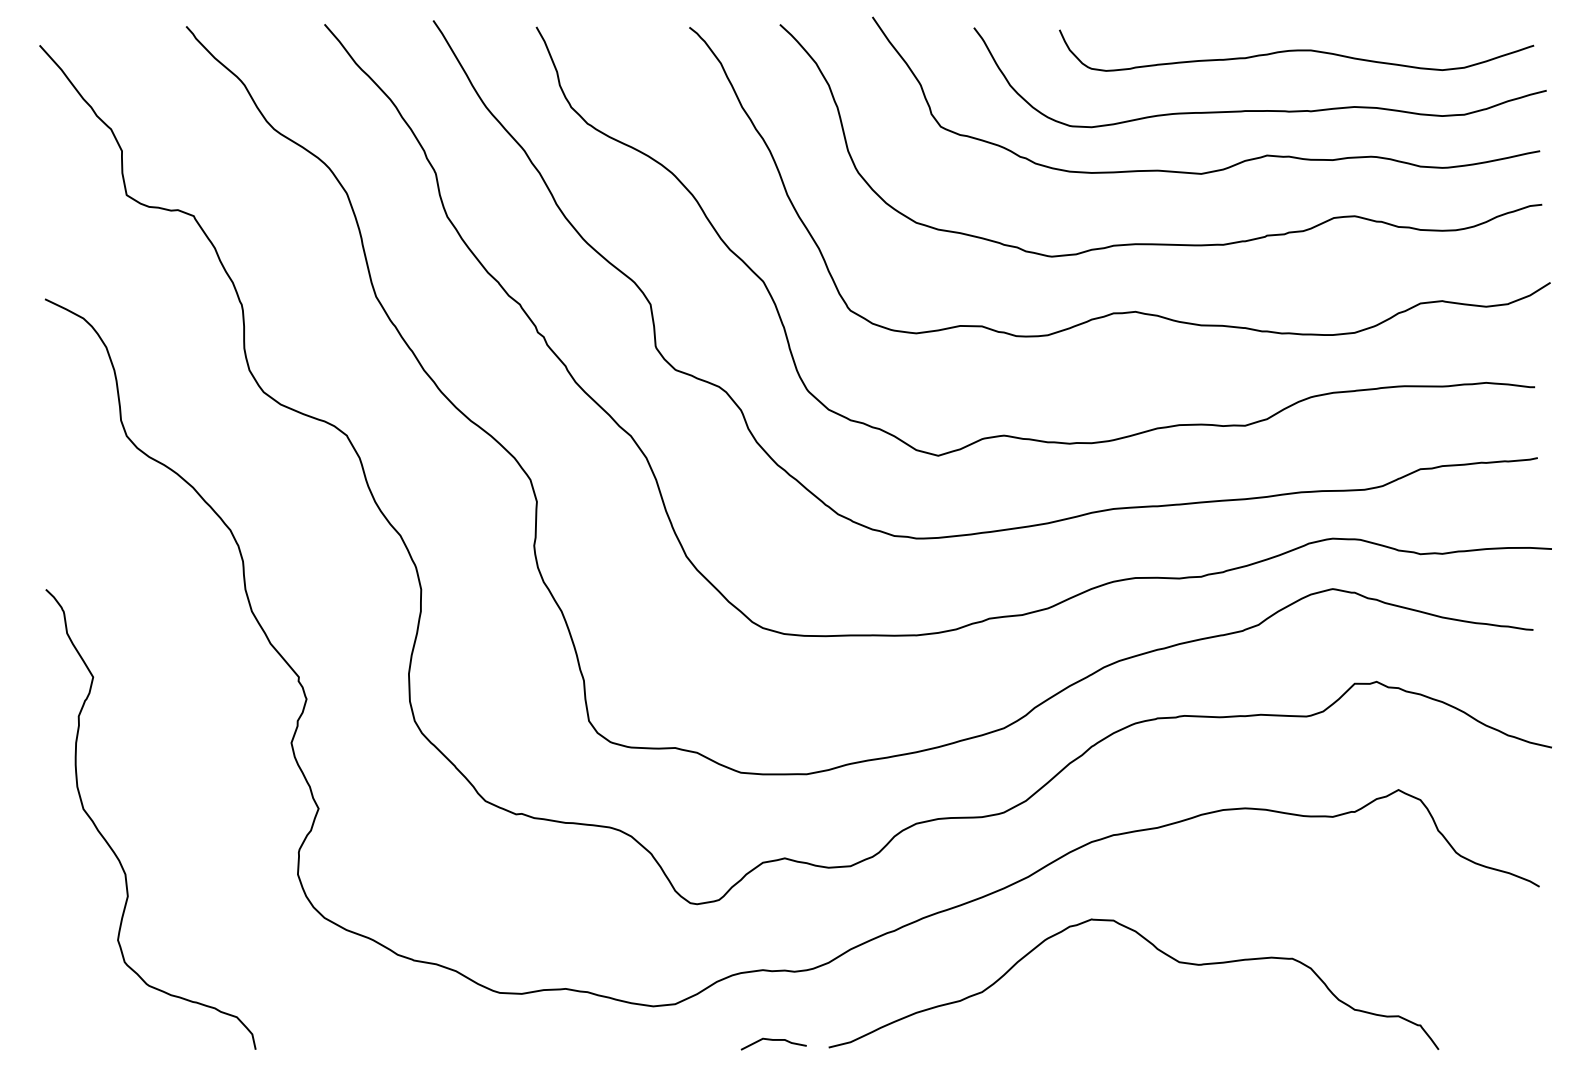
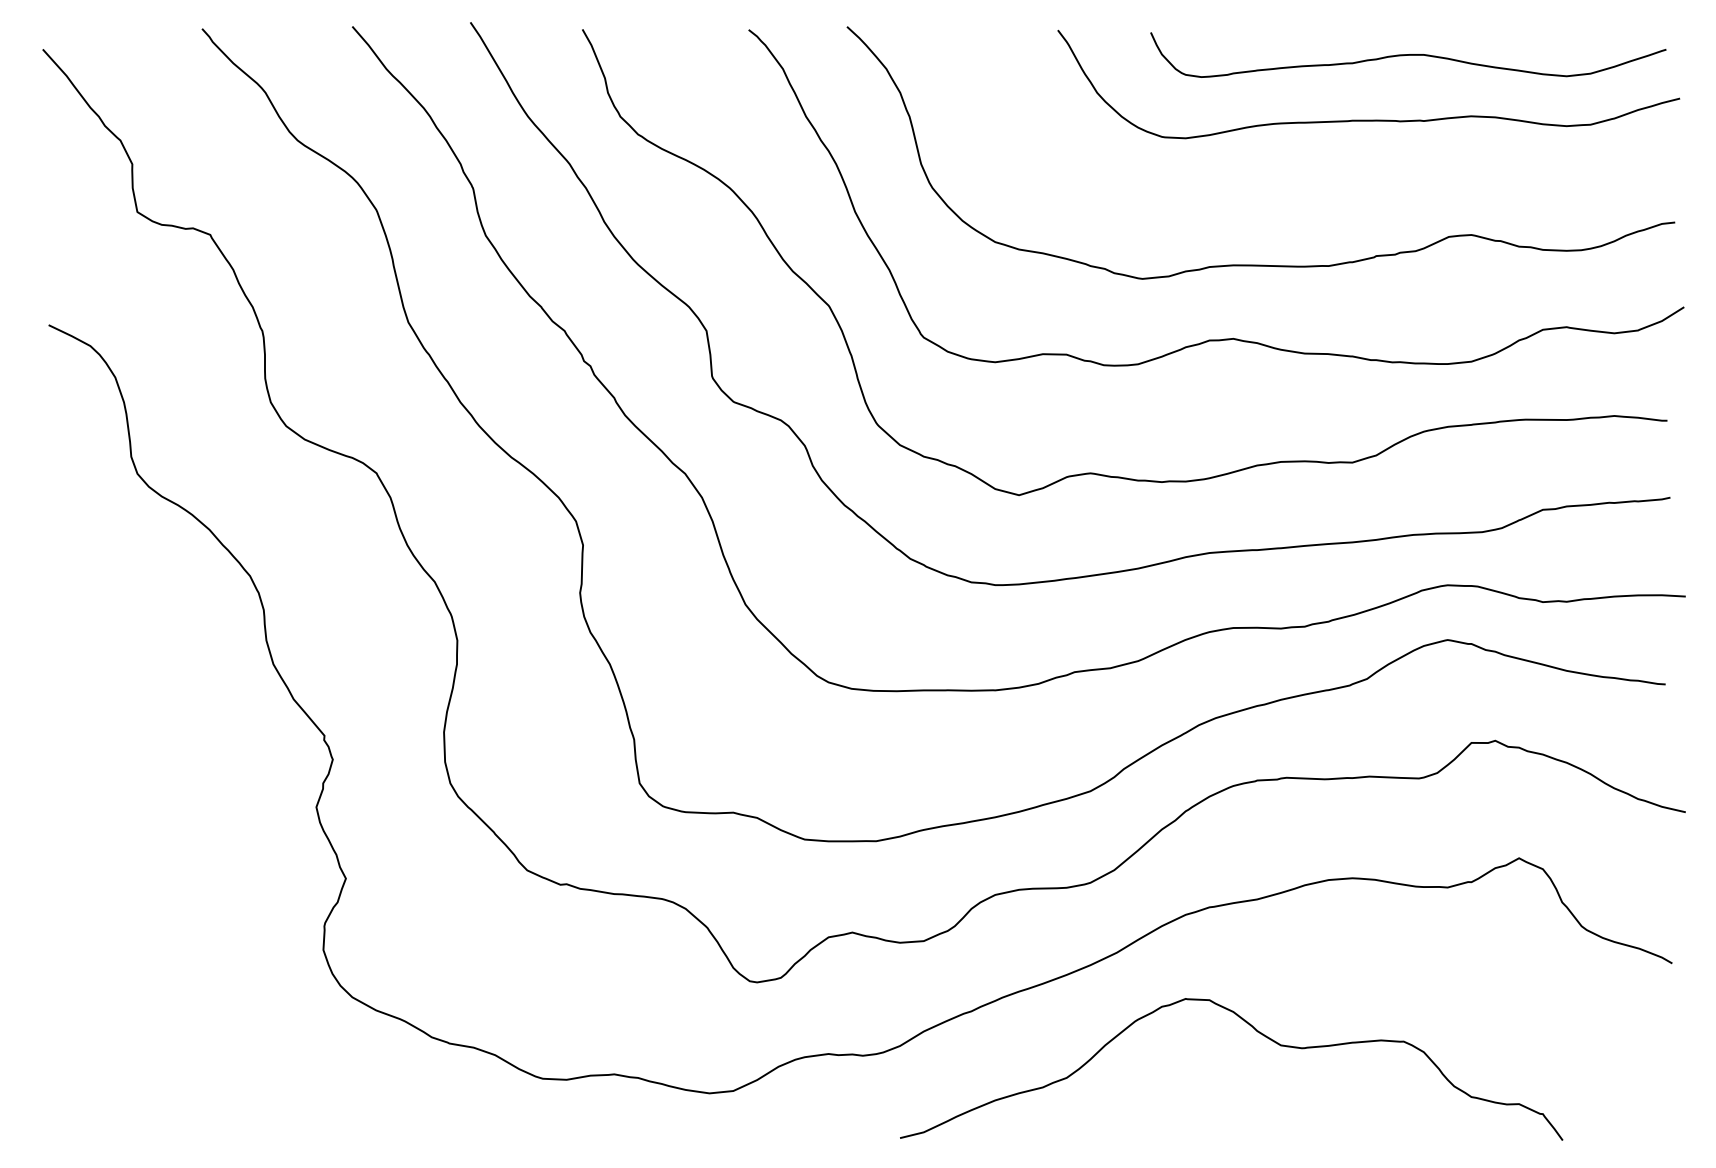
curve: (1234, 164) -> (1340, 178), removed
curve: (111, 846) -> (120, 919), removed
curve: (773, 1040) -> (840, 1130), removed

